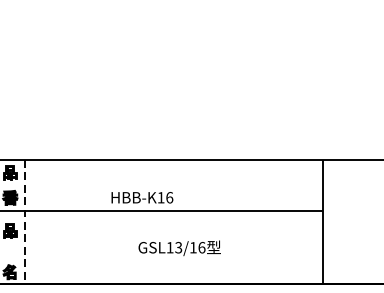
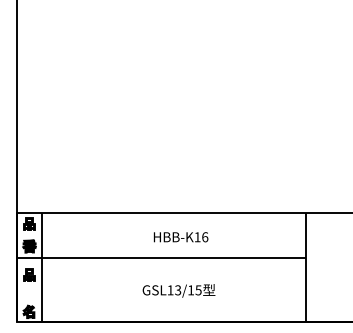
text: (141, 198) -> (180, 237), moved
line: (24, 221) -> (42, 267), dashed -> solid
text: (201, 247) -> (198, 290), GSL13/16 -> GSL13/15

